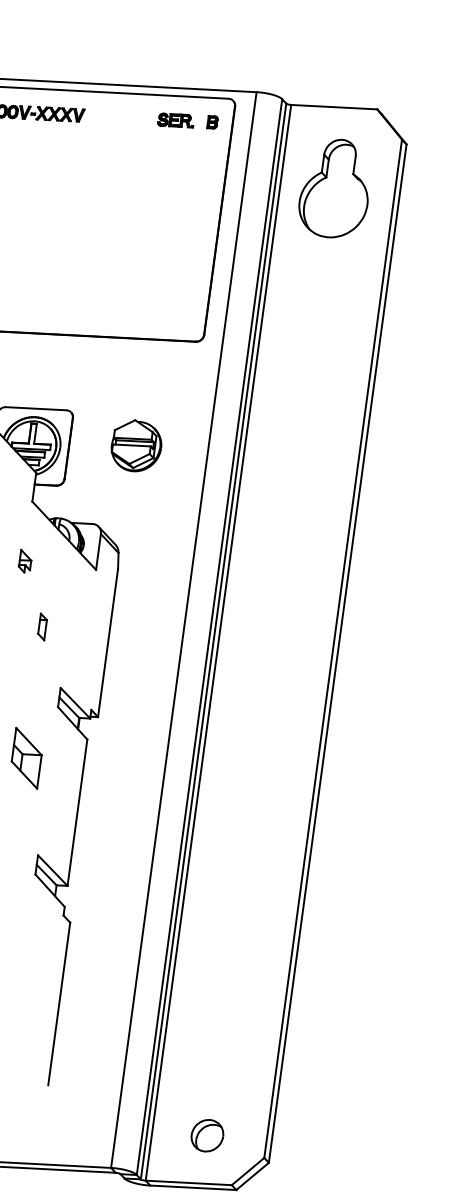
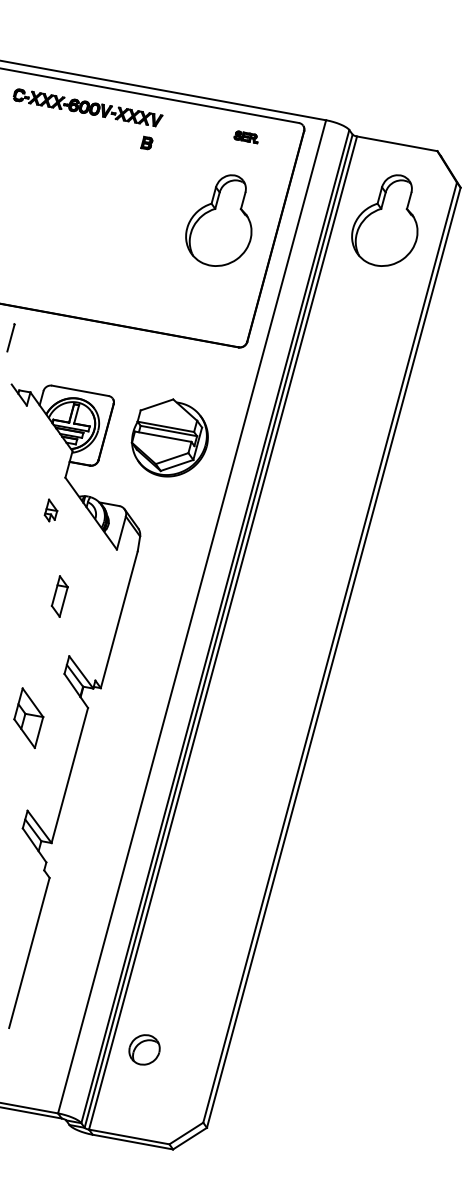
part: (174, 121) -> (245, 137), size x0.7
part: (211, 121) -> (146, 142), moved
part: (157, 211) -> (218, 220), added
part: (135, 445) -> (169, 437), size x1.6
part: (24, 561) -> (50, 510), moved
part: (42, 626) -> (59, 596), size x1.6
part: (207, 1135) -> (144, 1049), moved

